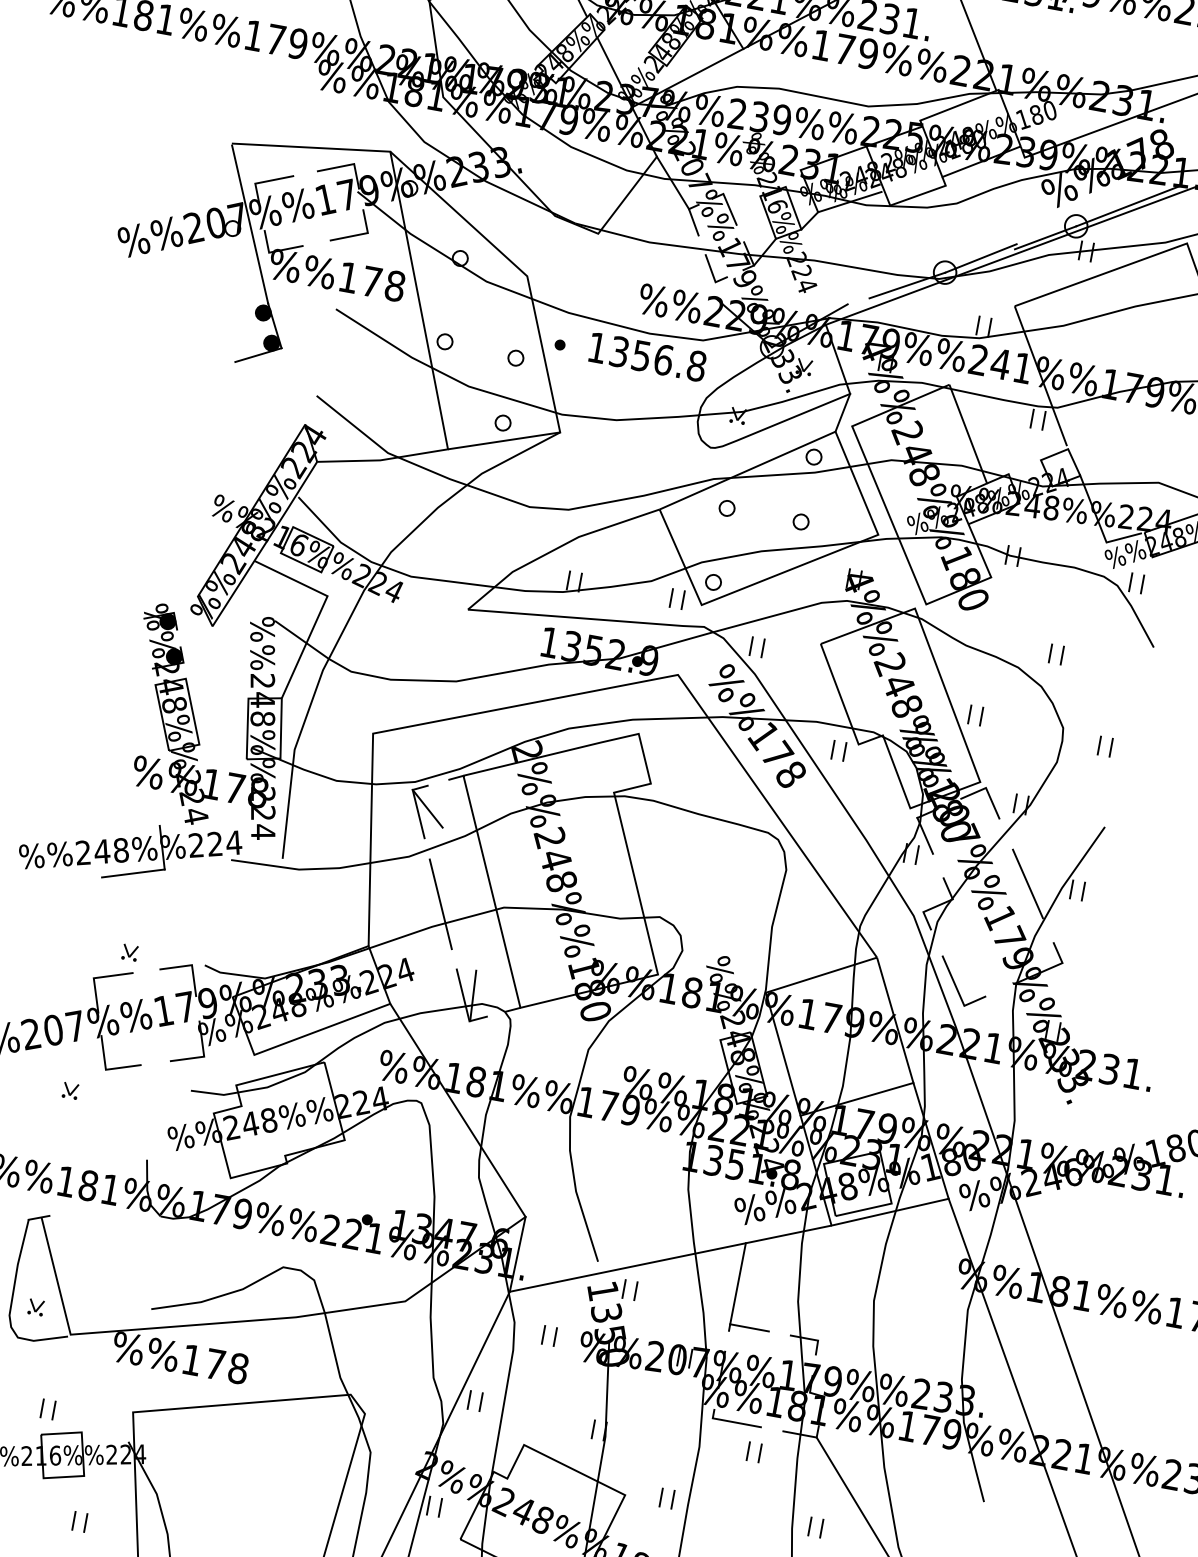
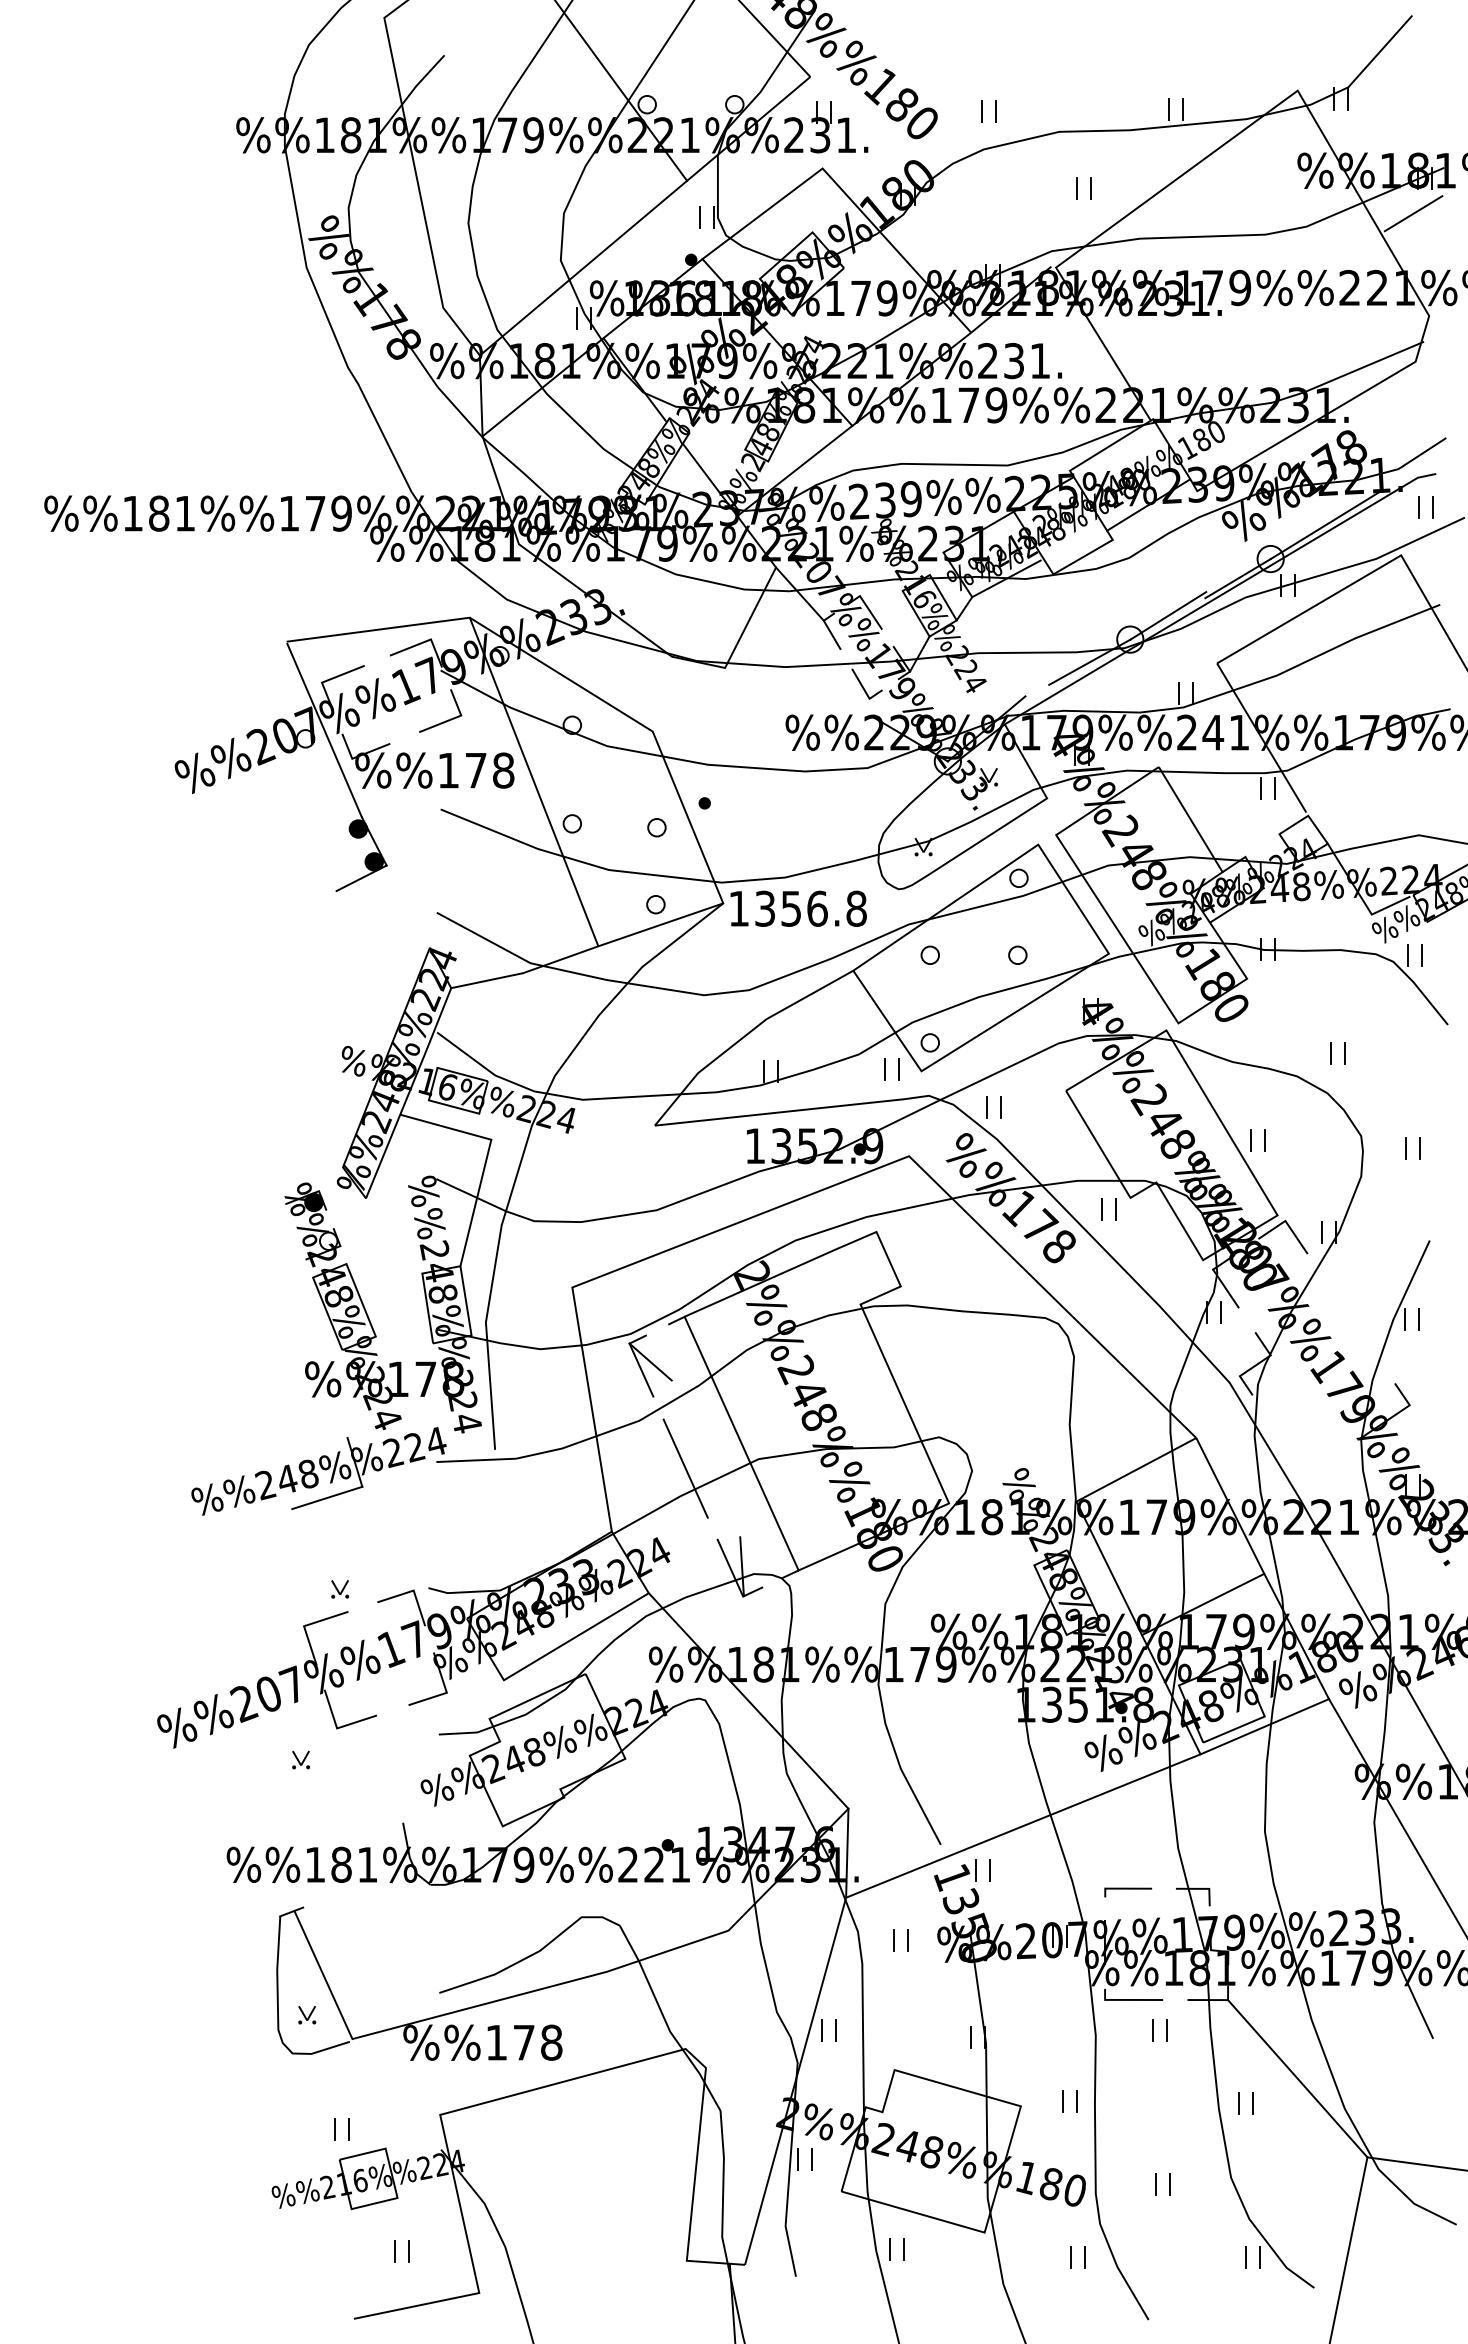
text: (647, 356) -> (798, 908), moved
line: (842, 412) -> (1042, 821), removed
fill: (174, 656) -> (328, 1241), removed
line: (1027, 884) -> (1353, 1322), removed
line: (956, 985) -> (1293, 1453), removed
line: (737, 1283) -> (1105, 1840), removed

